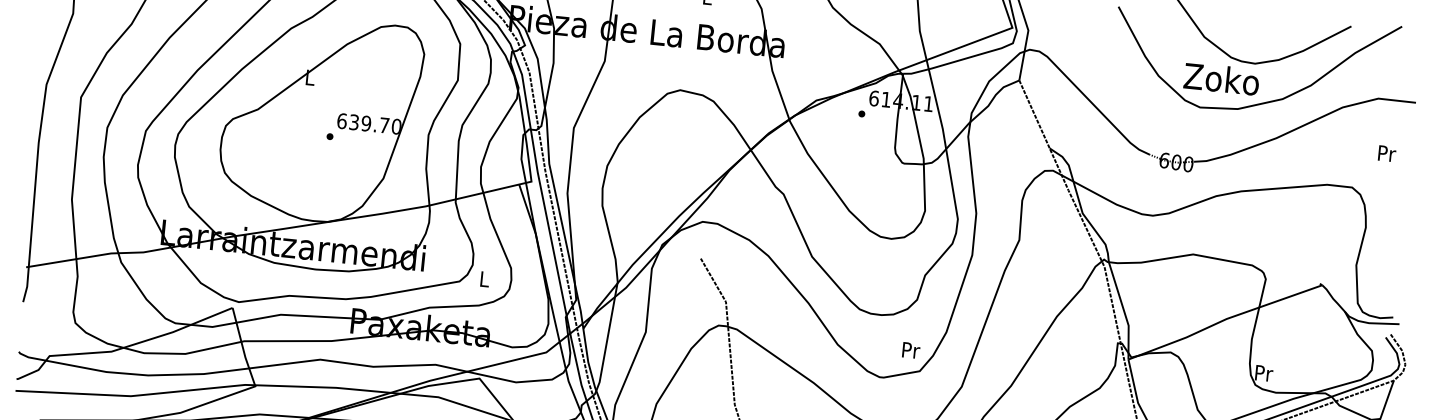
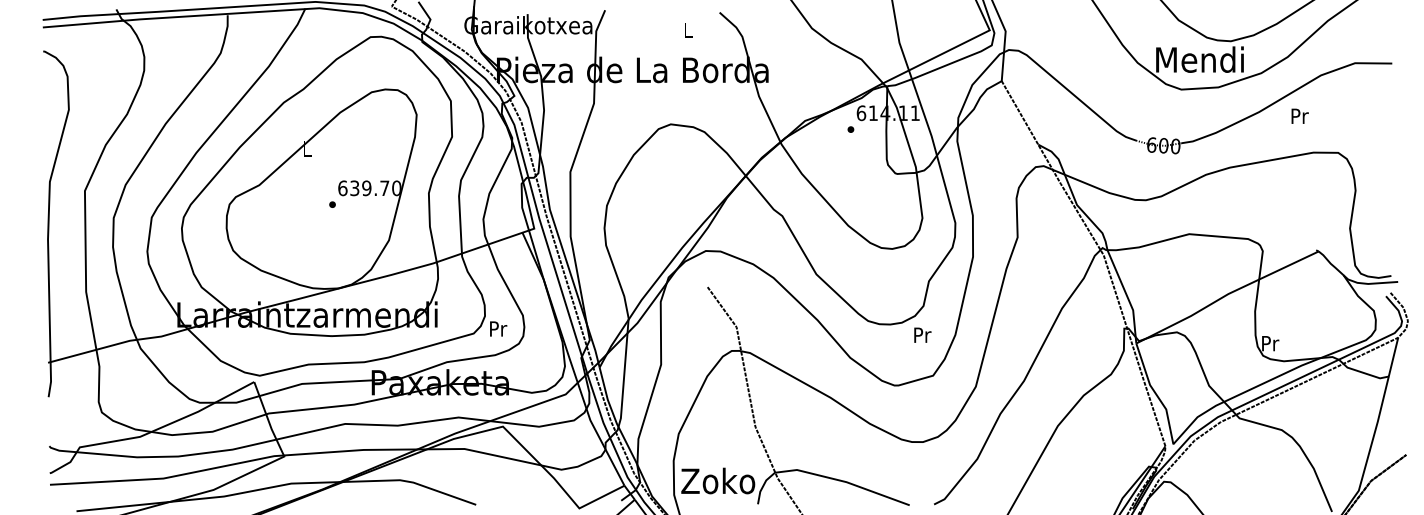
text: (1221, 78) -> (1199, 59), Zoko -> Mendi
text: (1386, 152) -> (1299, 115), moved
text: (485, 278) -> (498, 328), L -> Pr
text: (911, 349) -> (922, 334), moved

